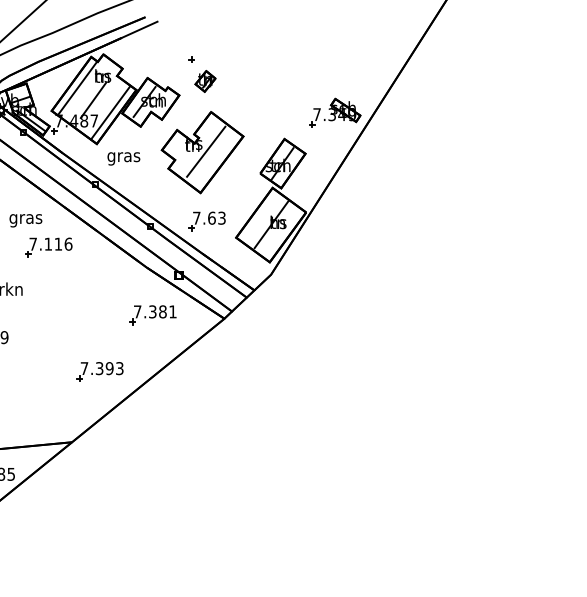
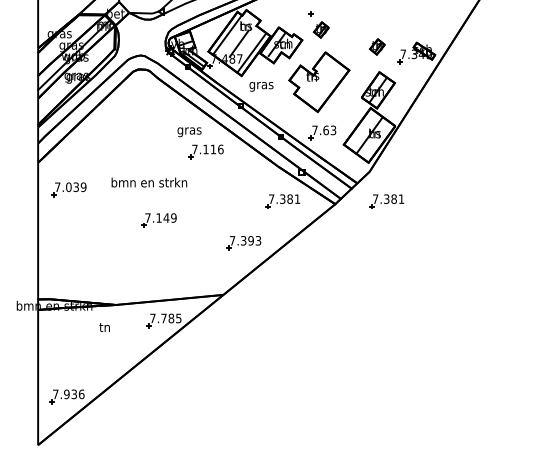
part: (280, 103) -> (376, 46), added
line: (205, 151) -> (321, 81), removed
part: (294, 315) -> (386, 201), added

